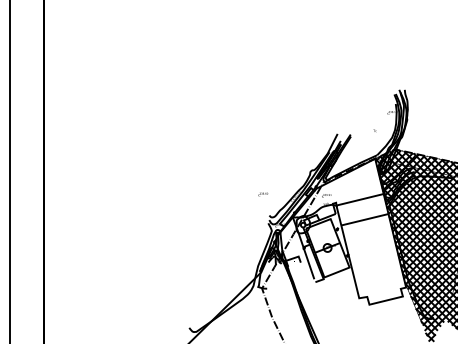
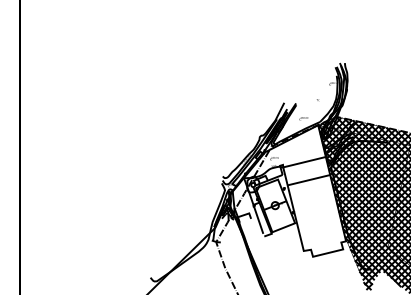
part: (263, 194) -> (304, 118), moved

